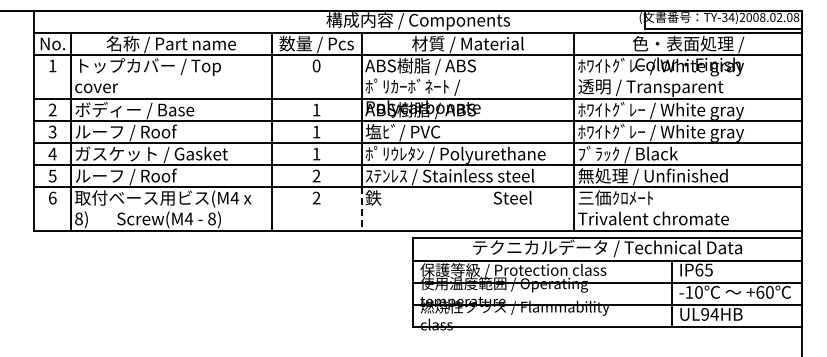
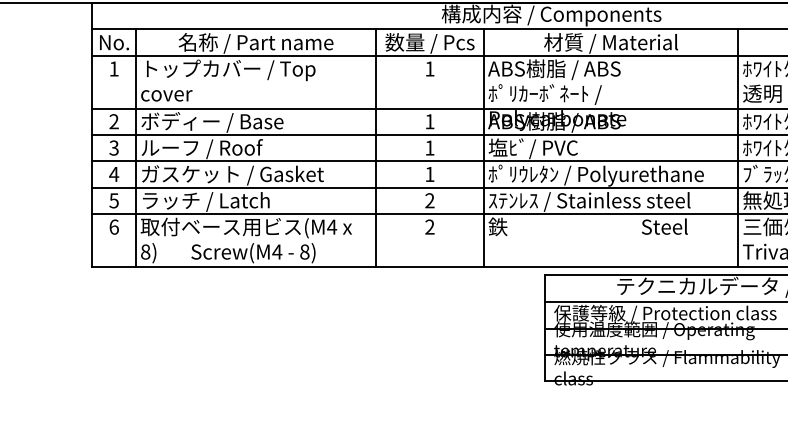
text: (316, 65) -> (429, 68), 0 -> 1
text: (128, 175) -> (204, 200), ルーフ / Roof -> ラッチ / Latch
line: (361, 209) -> (483, 240), dashed -> solid

